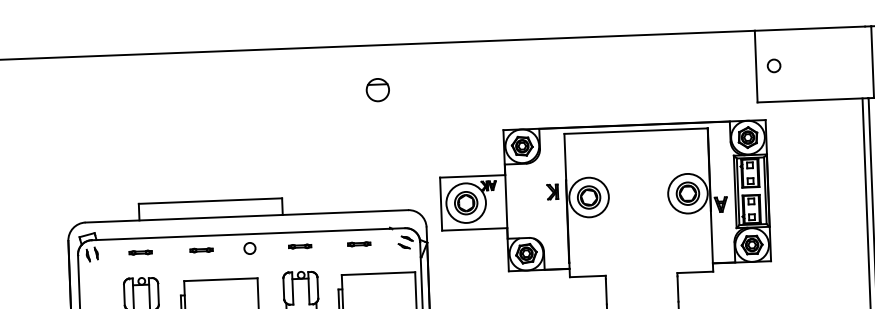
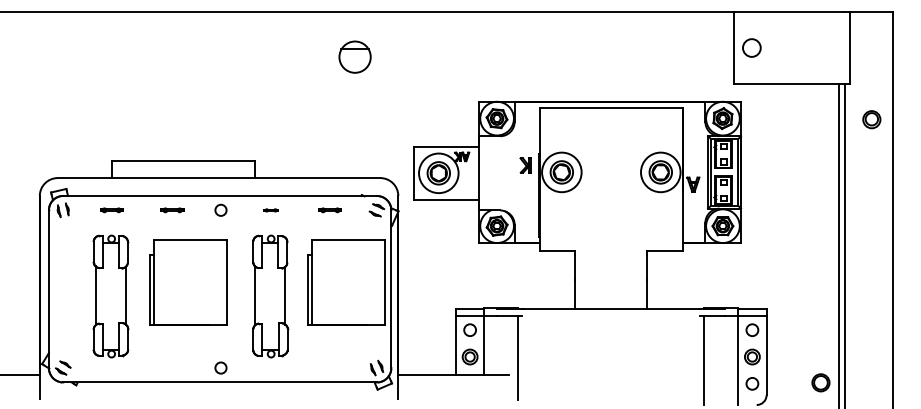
circle: (773, 65) -> (751, 47), size x1.4
part: (377, 89) -> (354, 56), size x1.4
part: (299, 246) -> (270, 210), size x0.6

